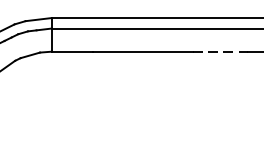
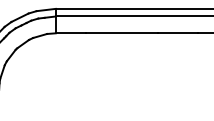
line: (220, 51) -> (178, 33), dashed -> solid

